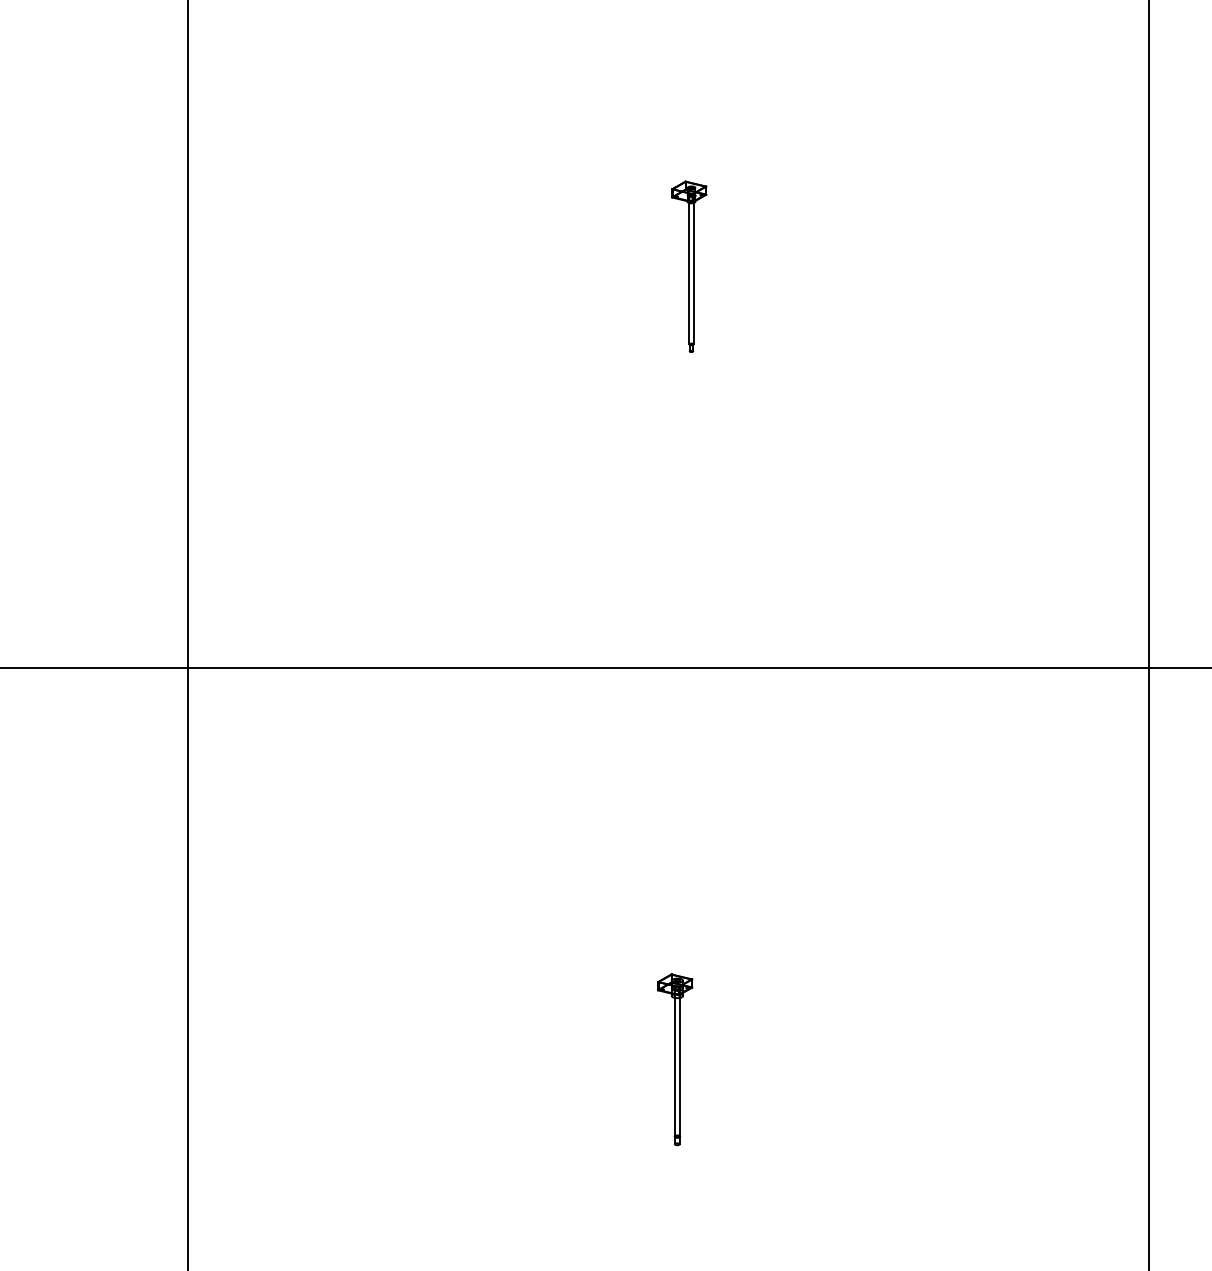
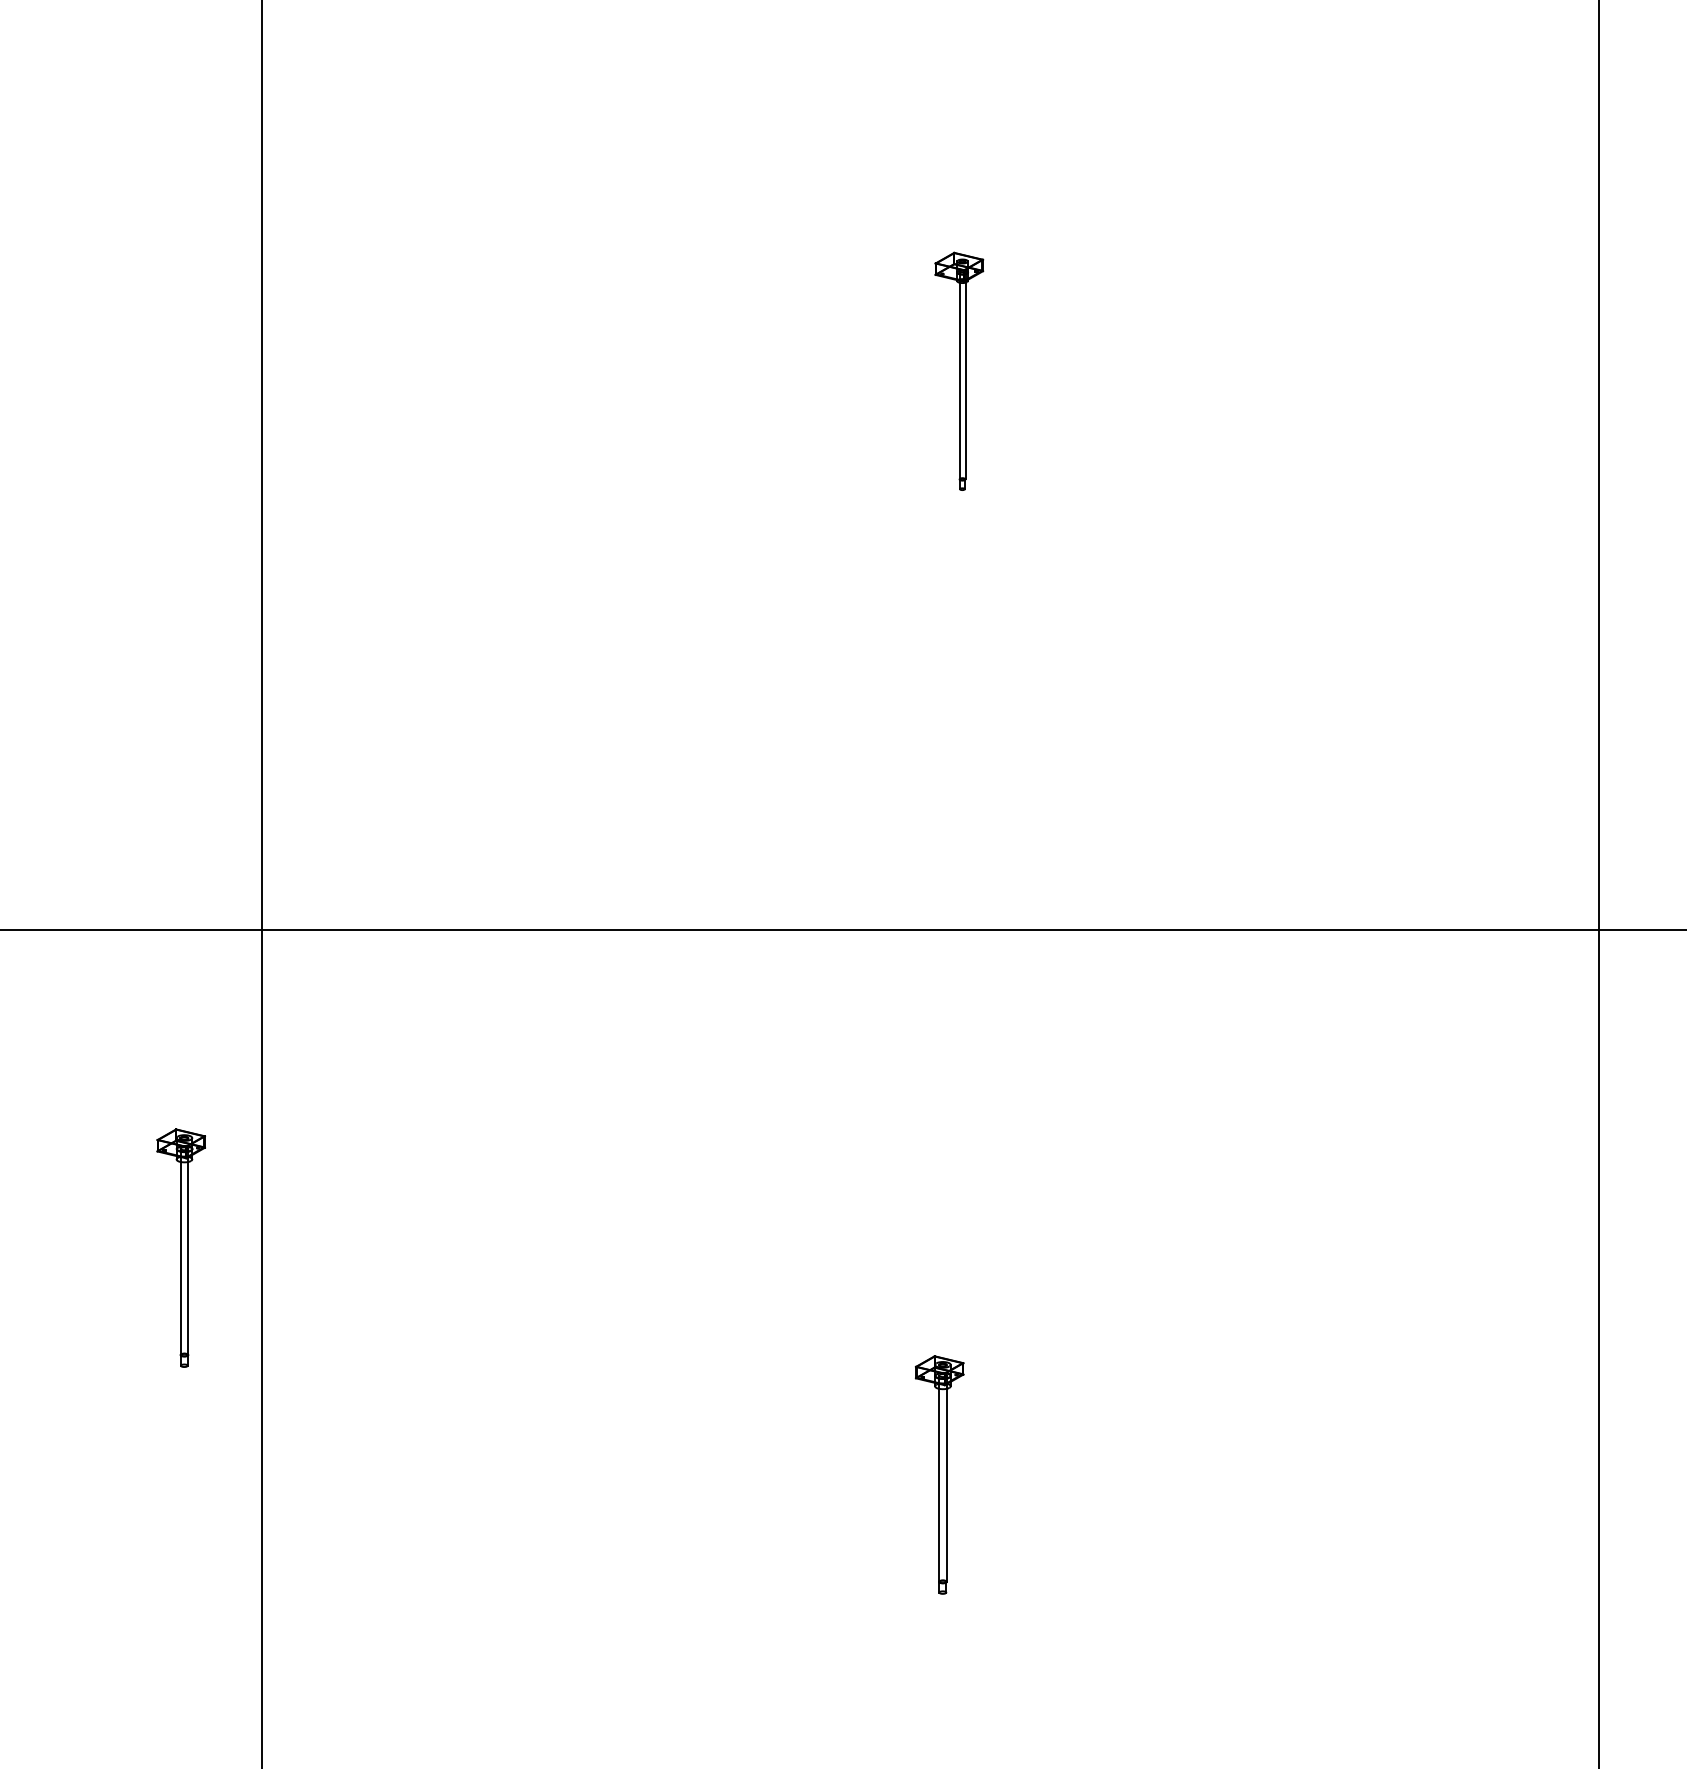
part: (130, 896) -> (181, 1247), added

